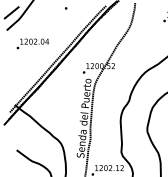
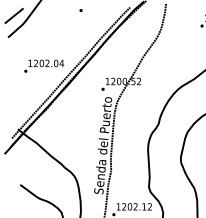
text: (32, 43) -> (43, 65), moved

